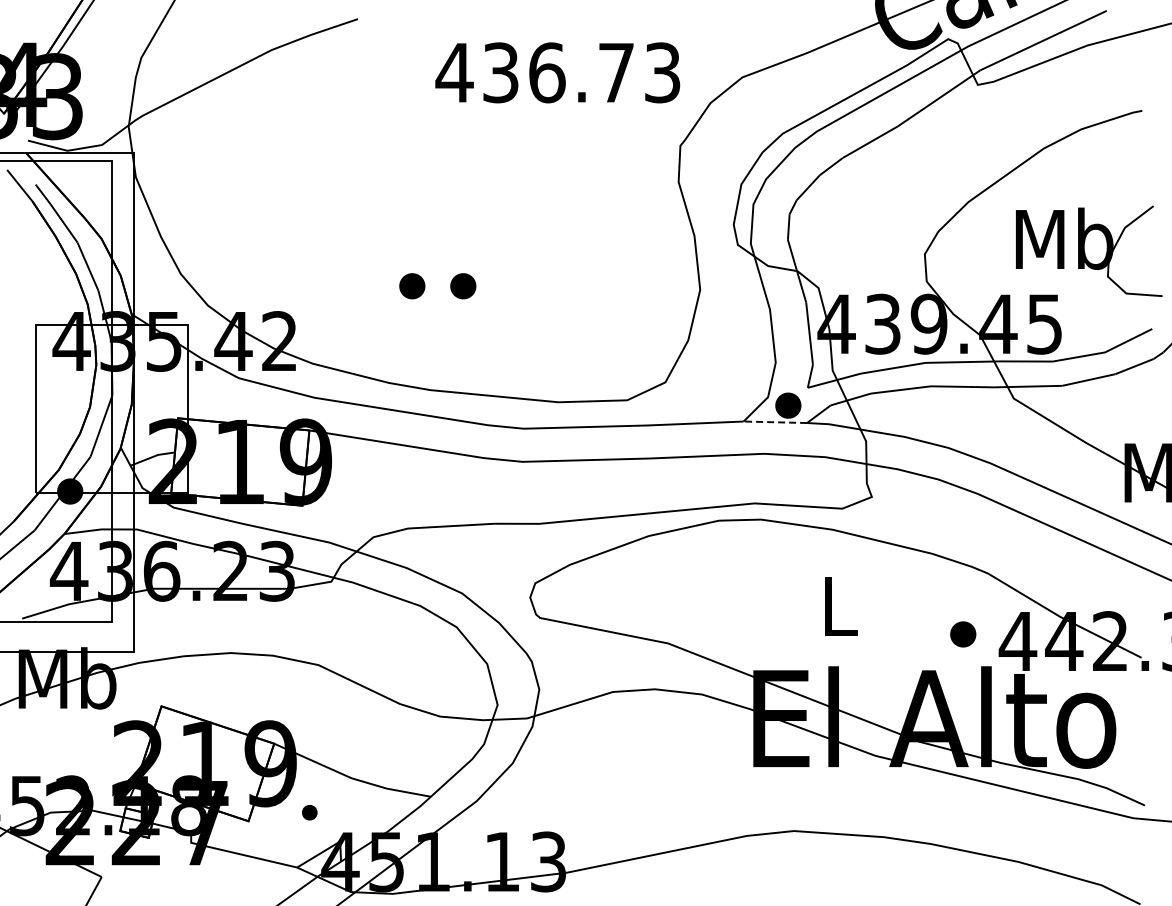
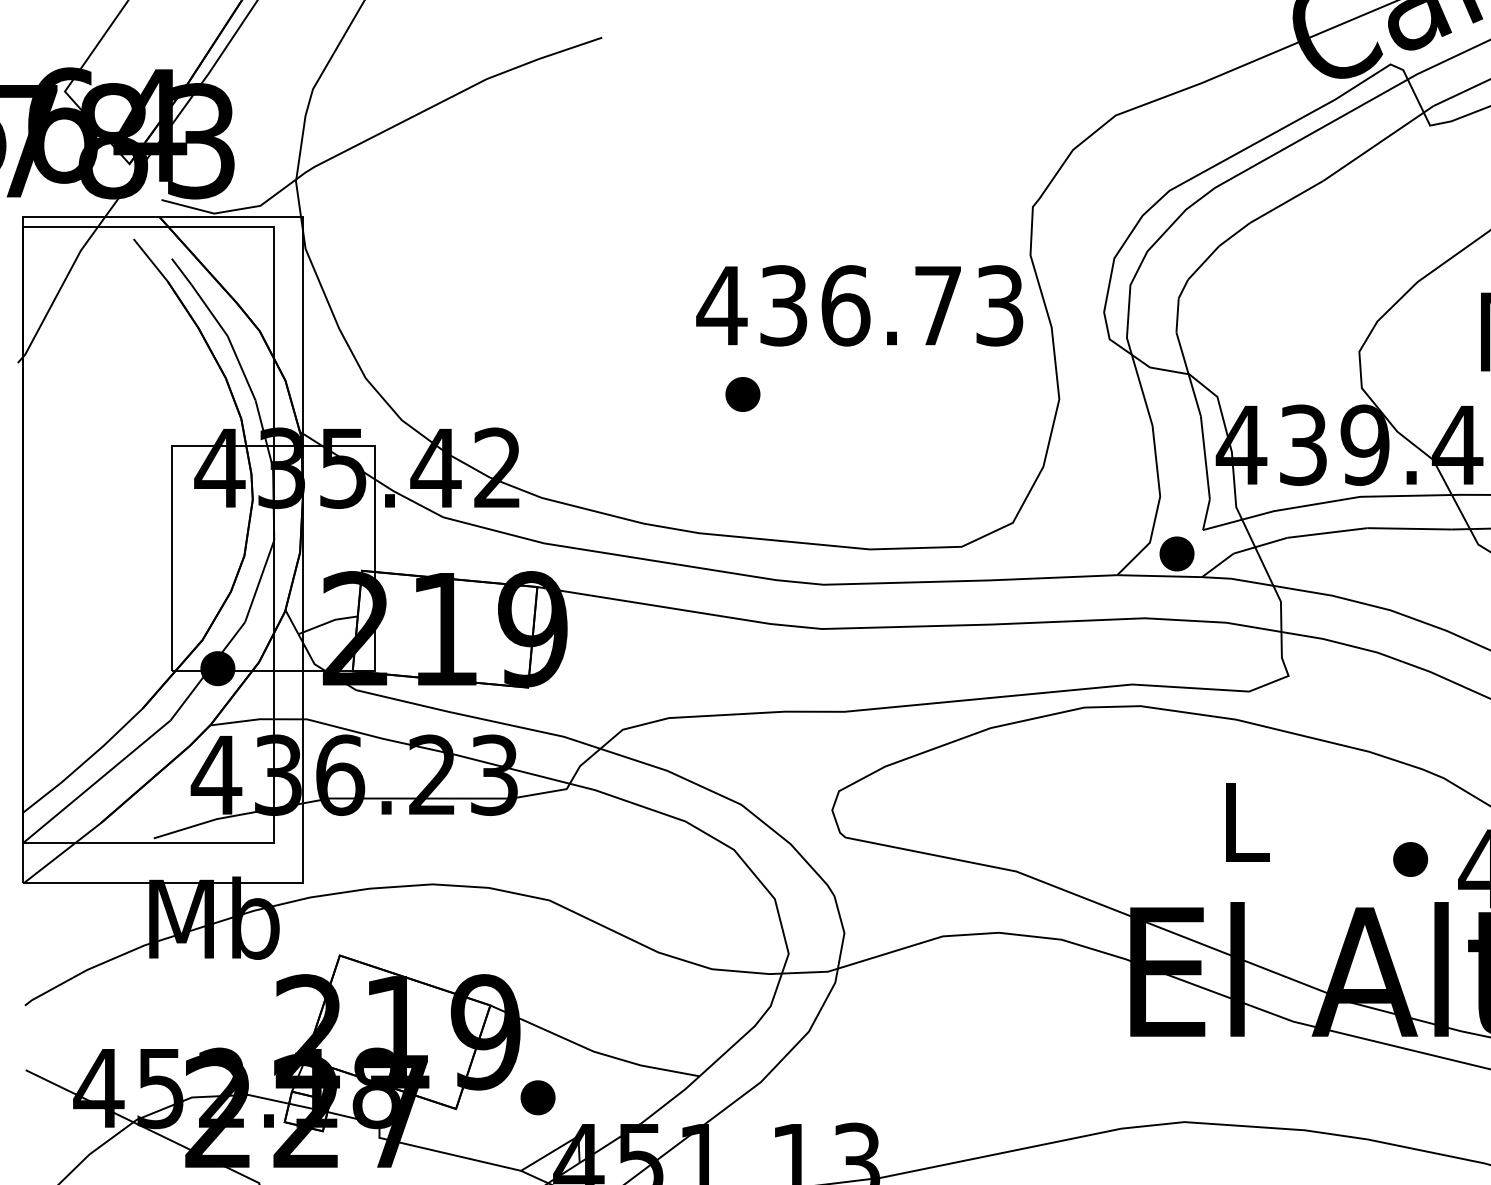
text: (557, 72) -> (859, 305), moved
part: (412, 286) -> (675, 394), removed
line: (775, 422) -> (1159, 576), dashed -> solid
part: (309, 812) -> (537, 1097), size x1.67

